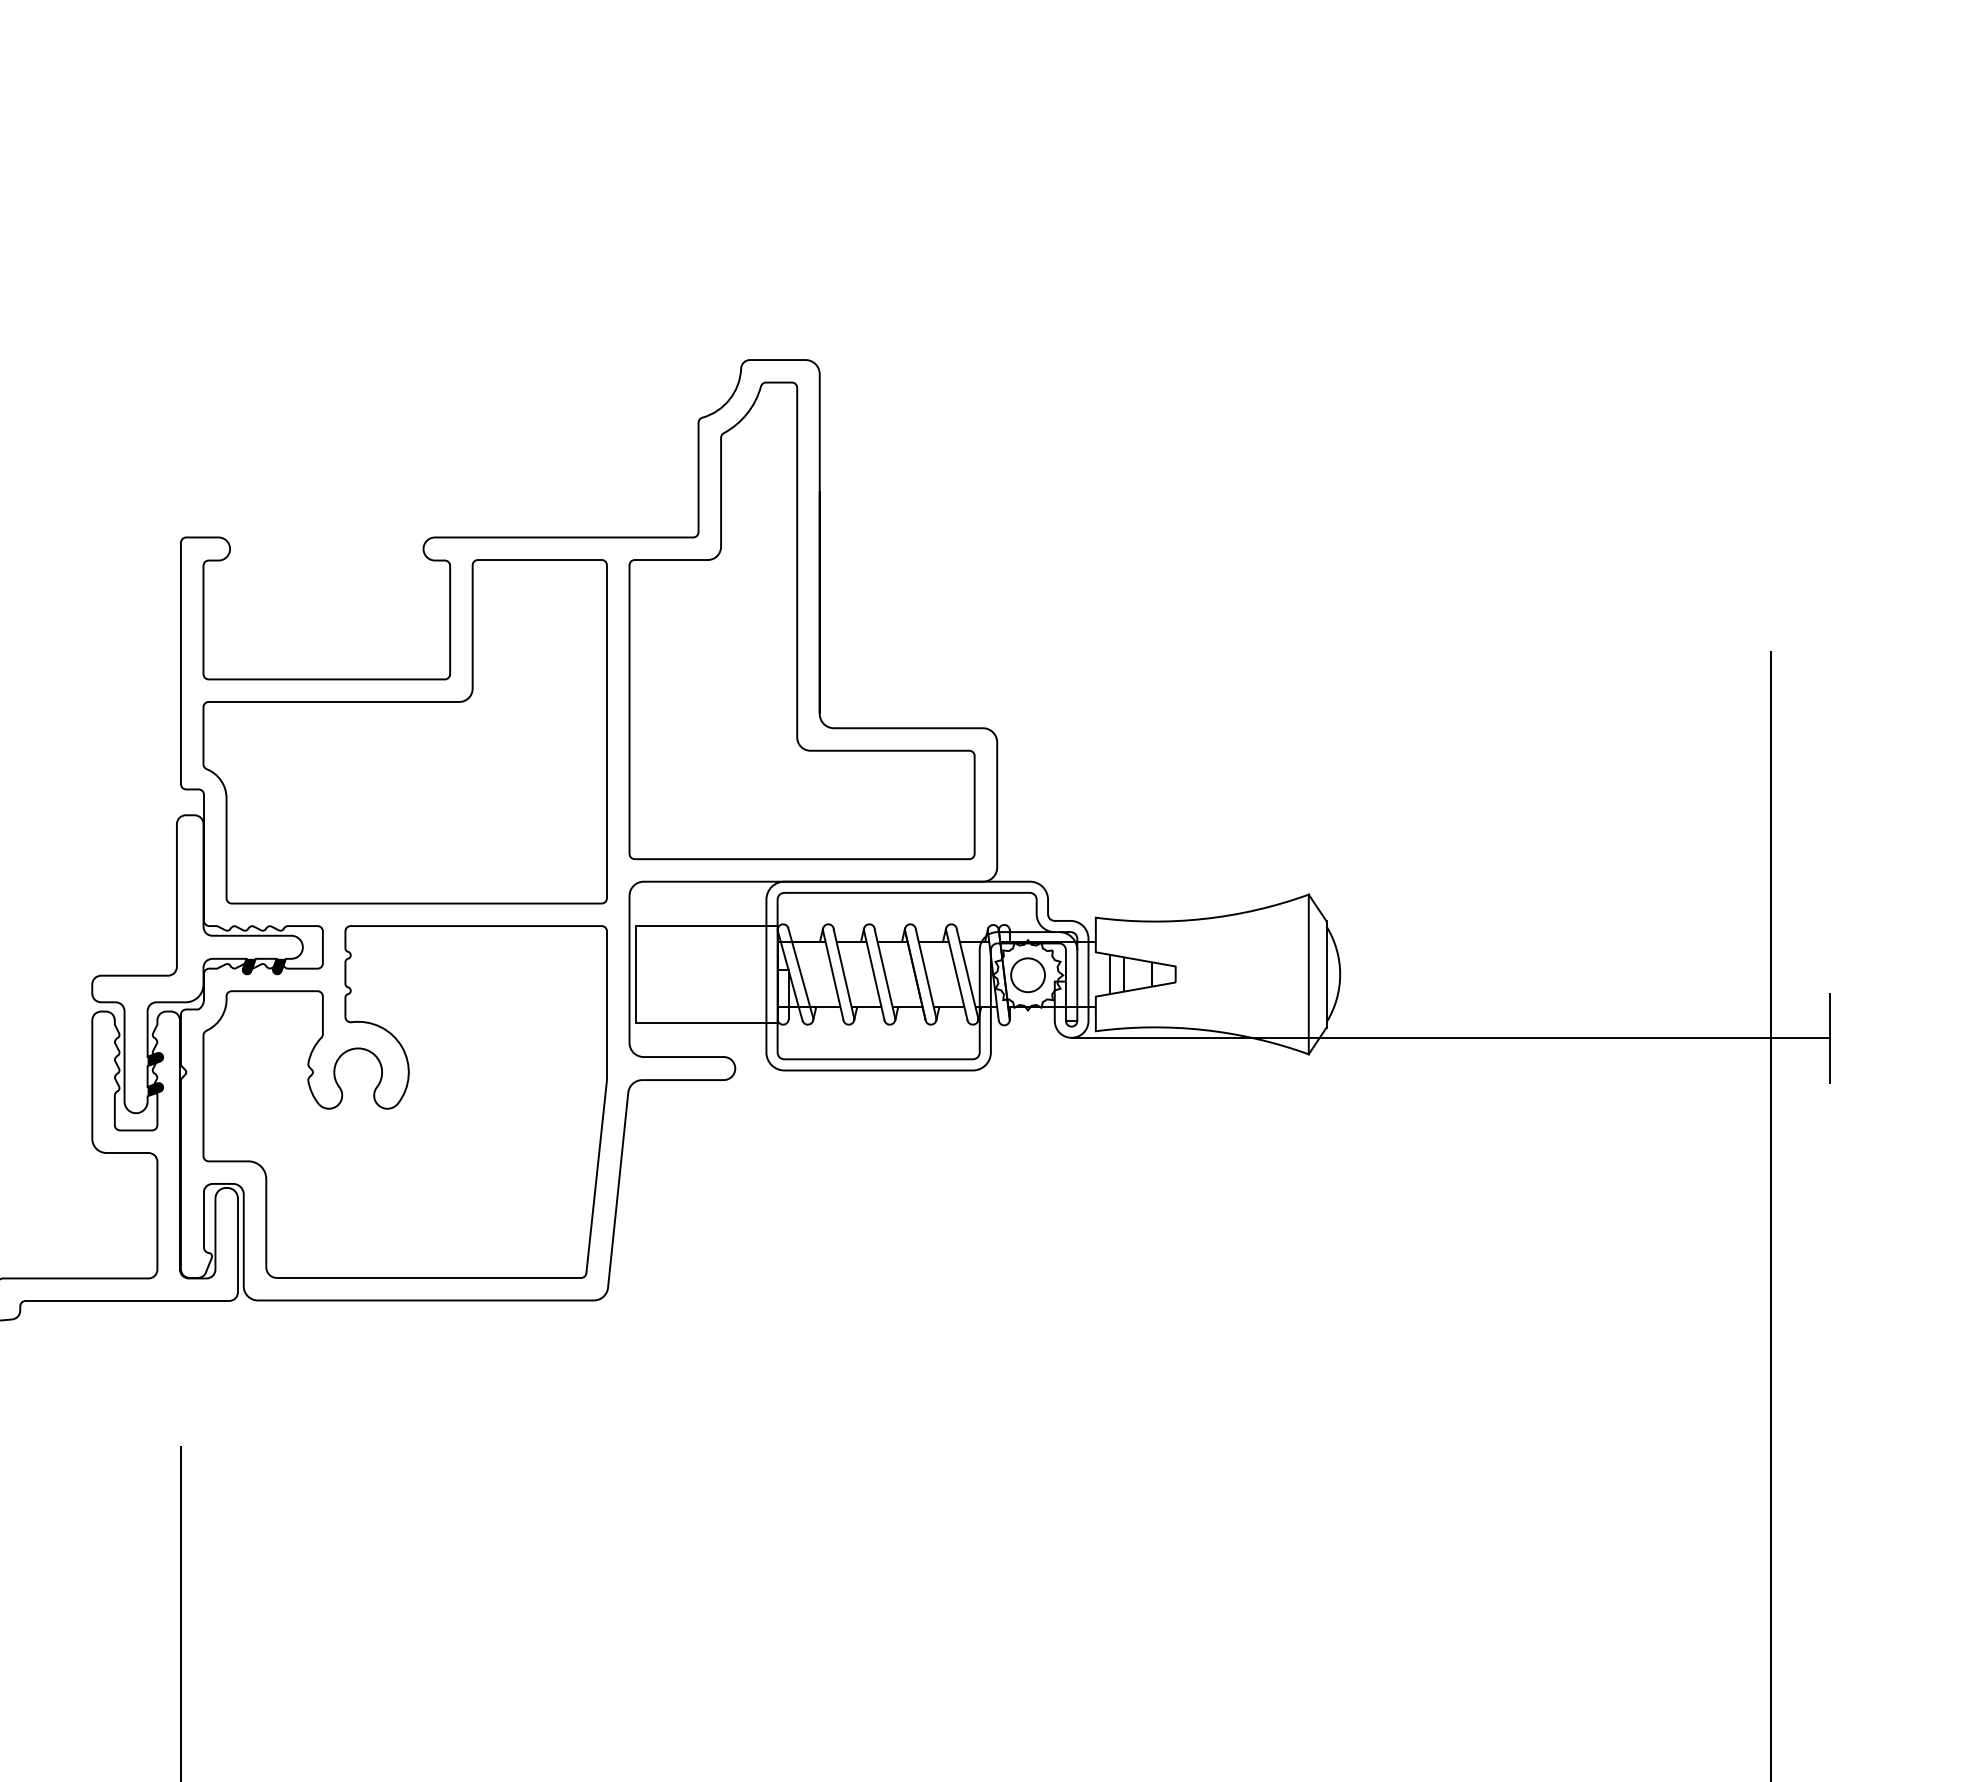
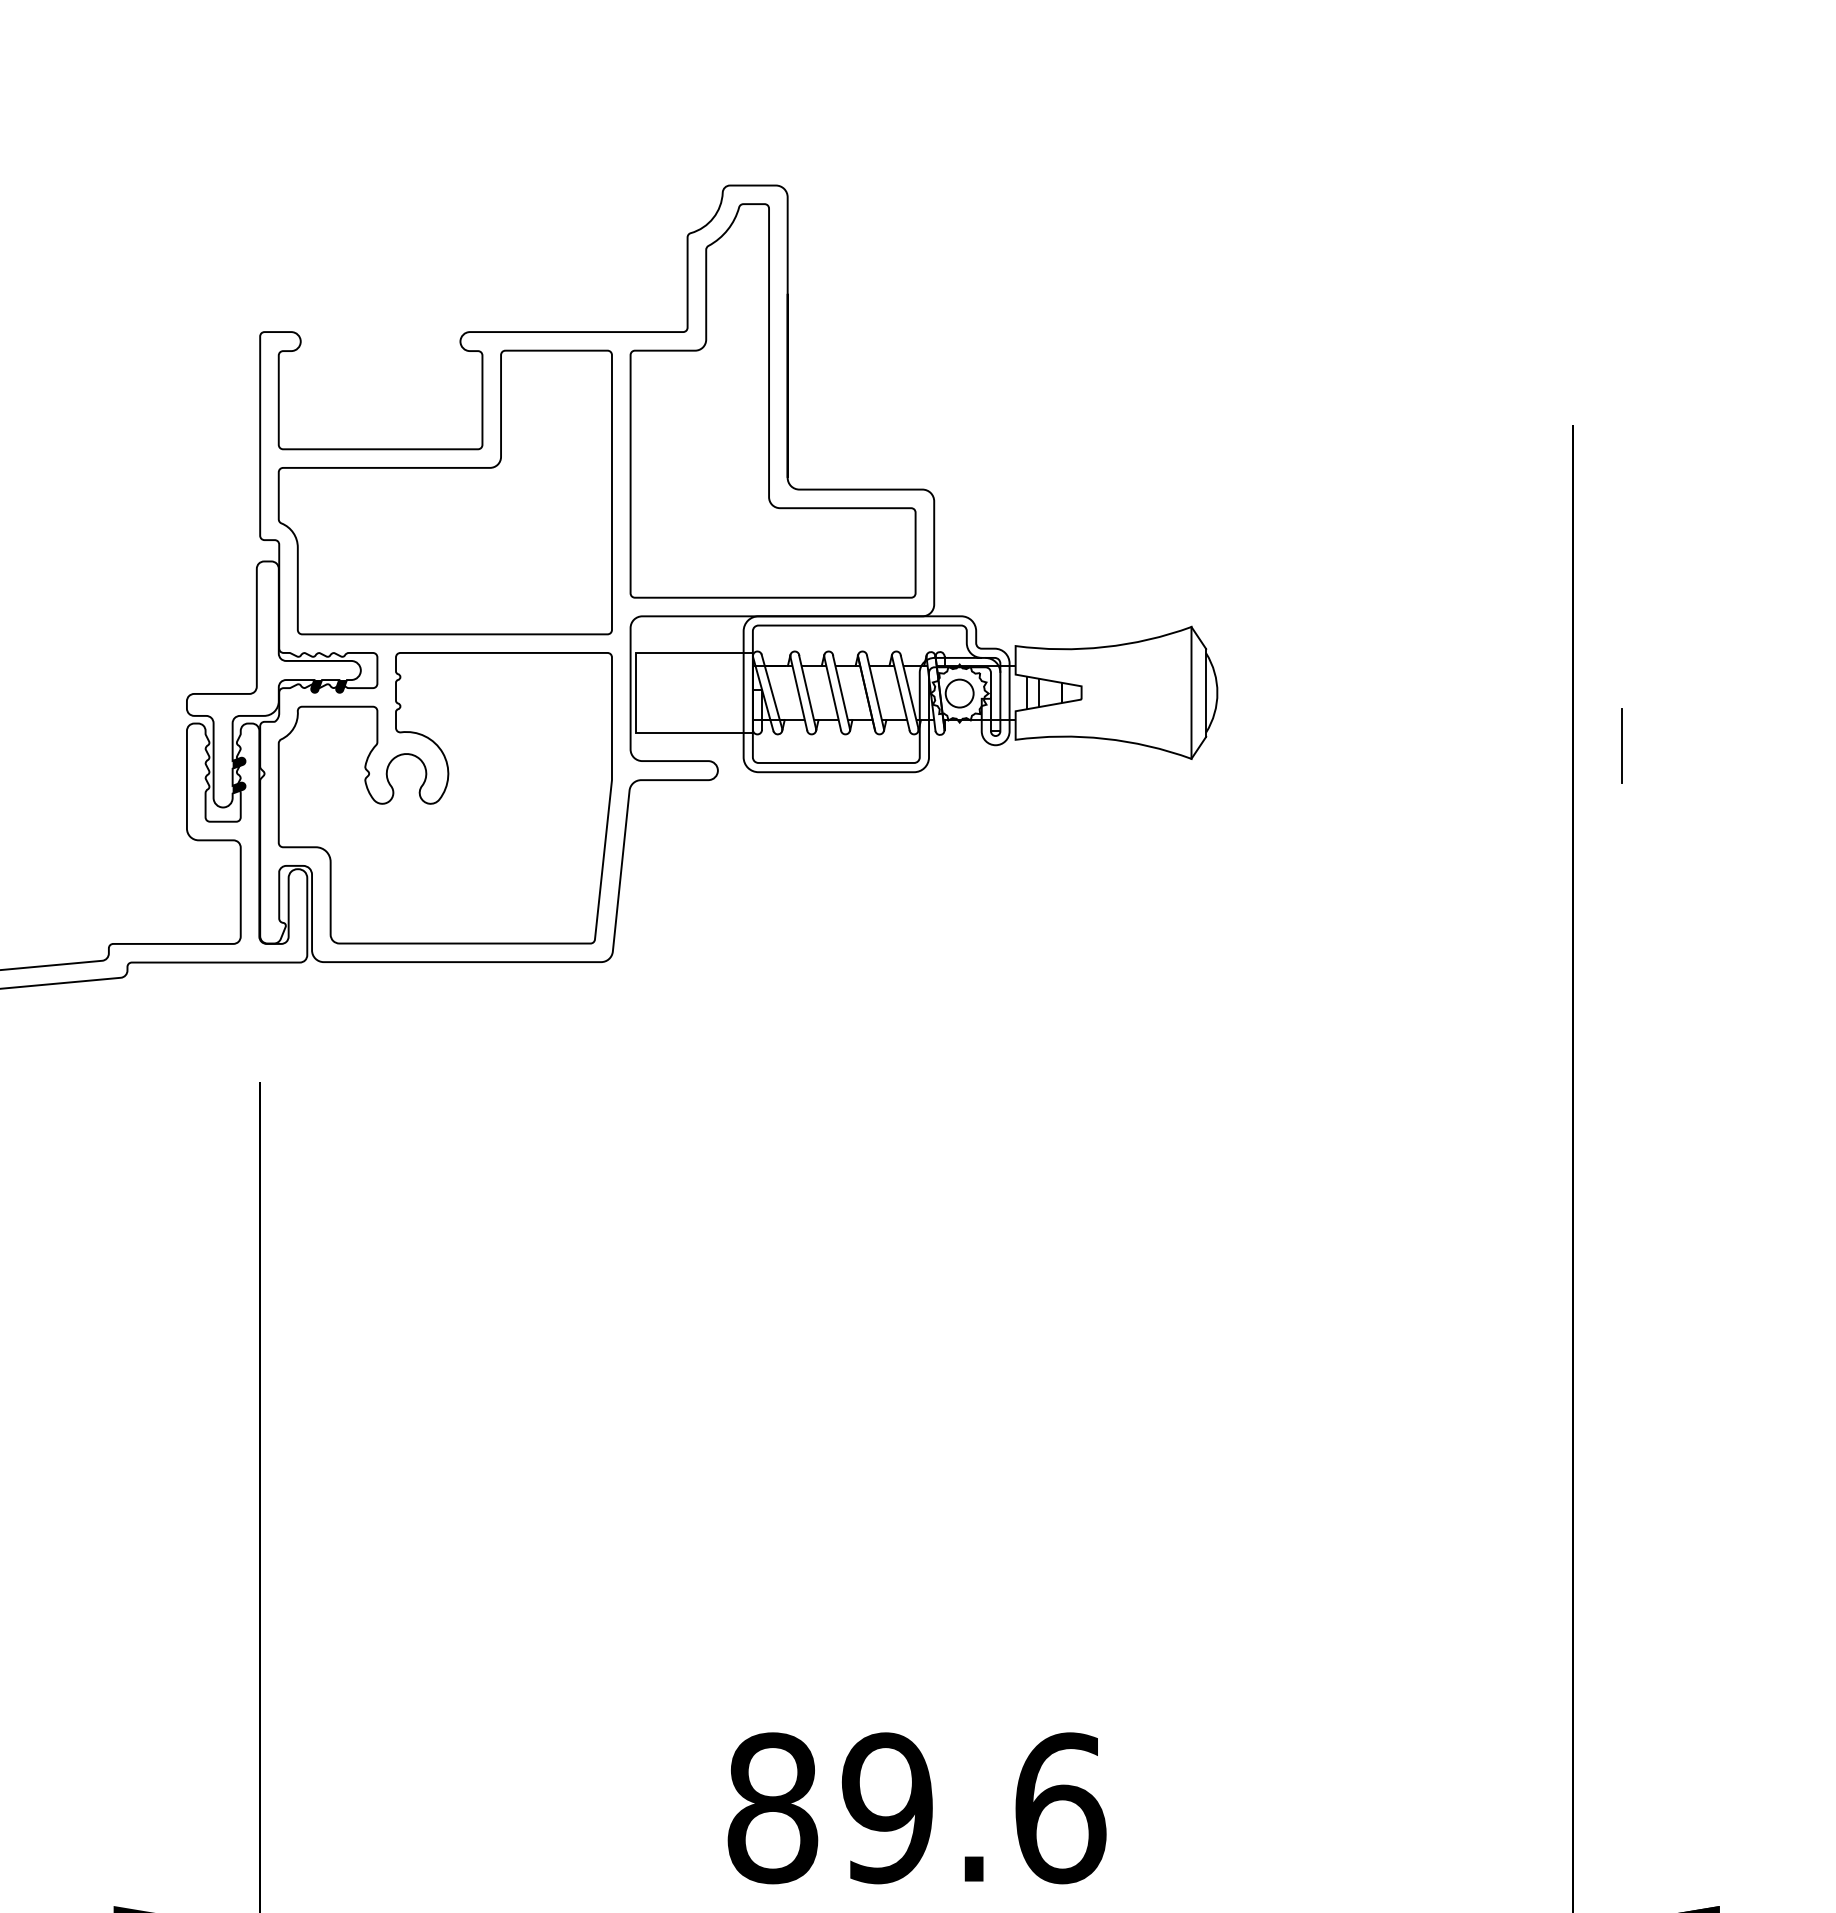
line: (1450, 1038) -> (1308, 745), removed

